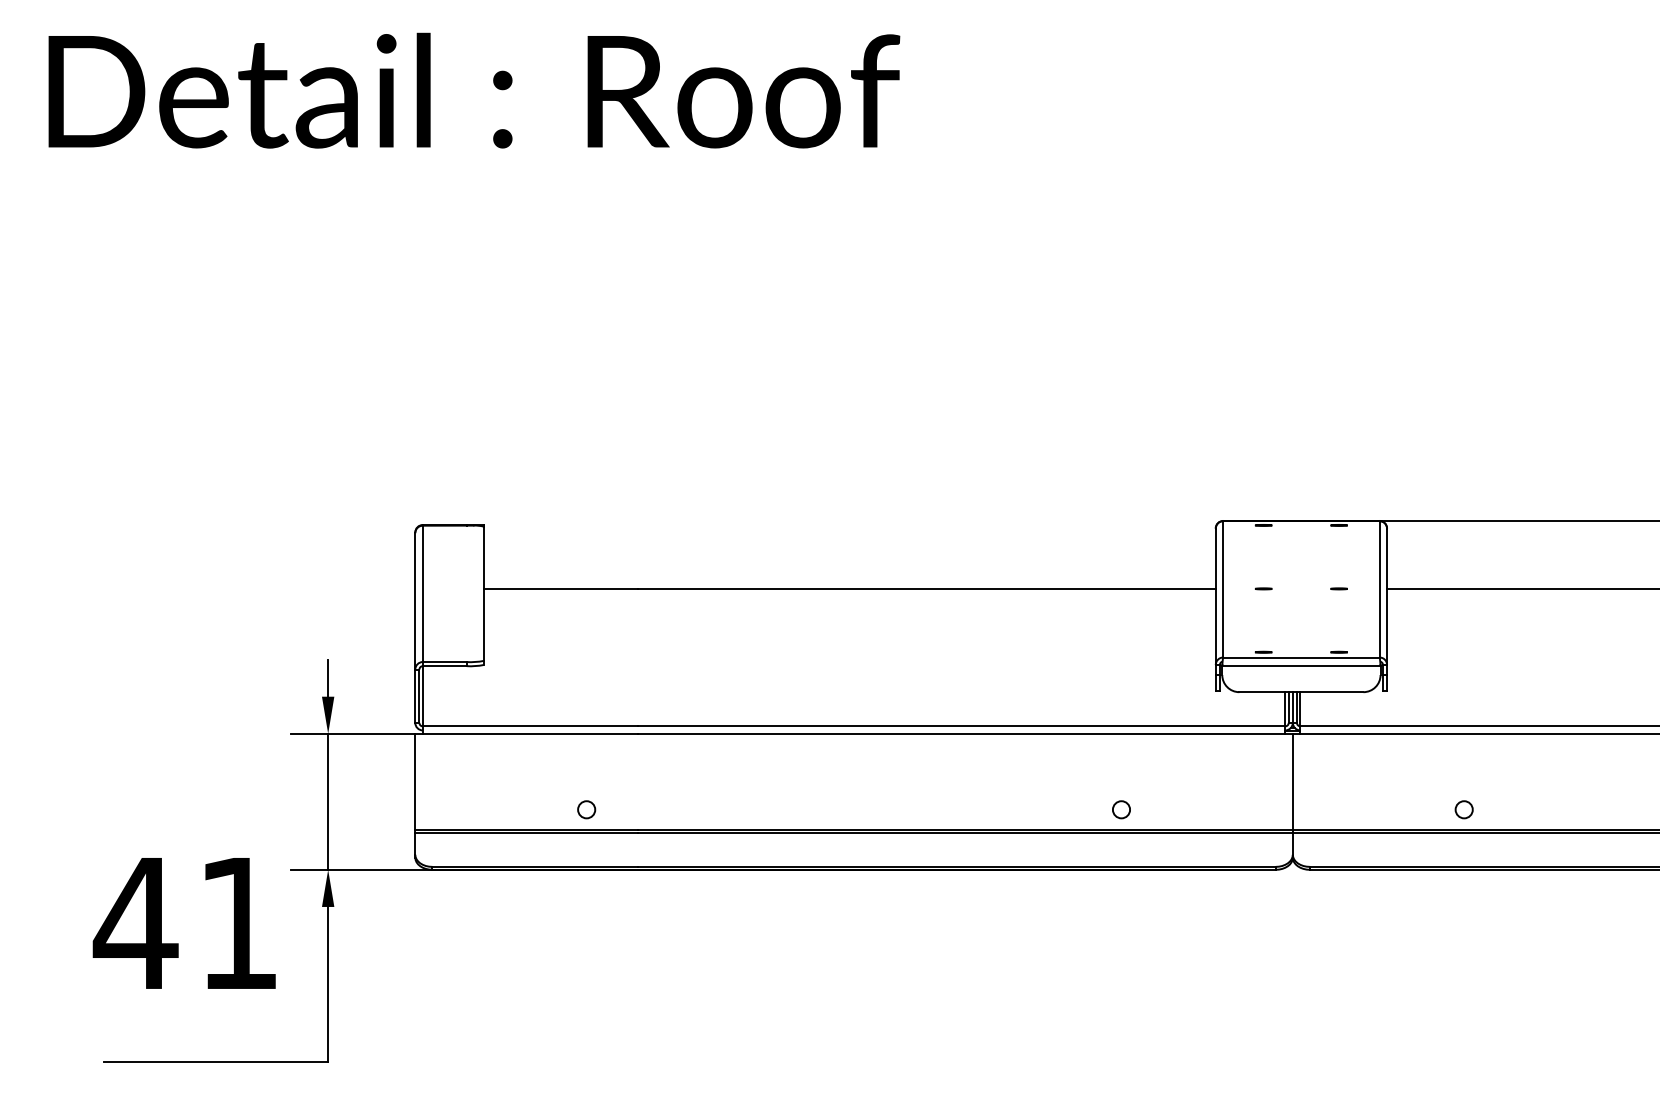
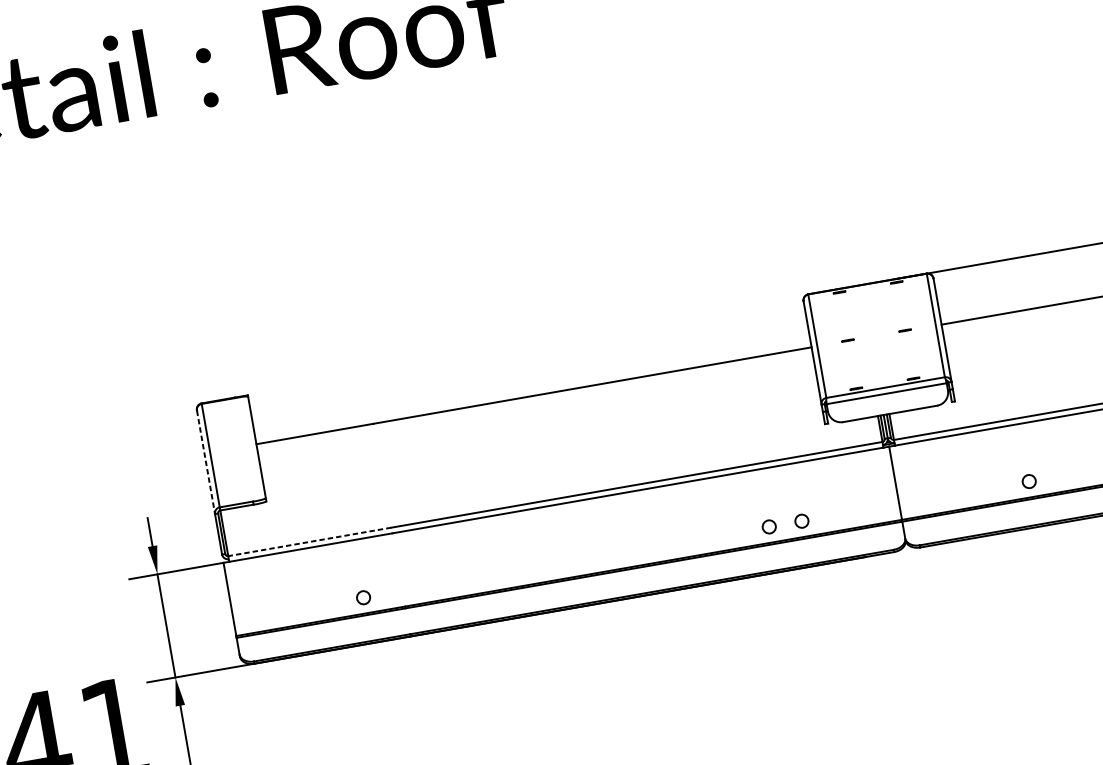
line: (415, 601) -> (206, 462), solid -> dashed
line: (530, 726) -> (309, 542), solid -> dashed
circle: (1164, 809) -> (801, 521), added

